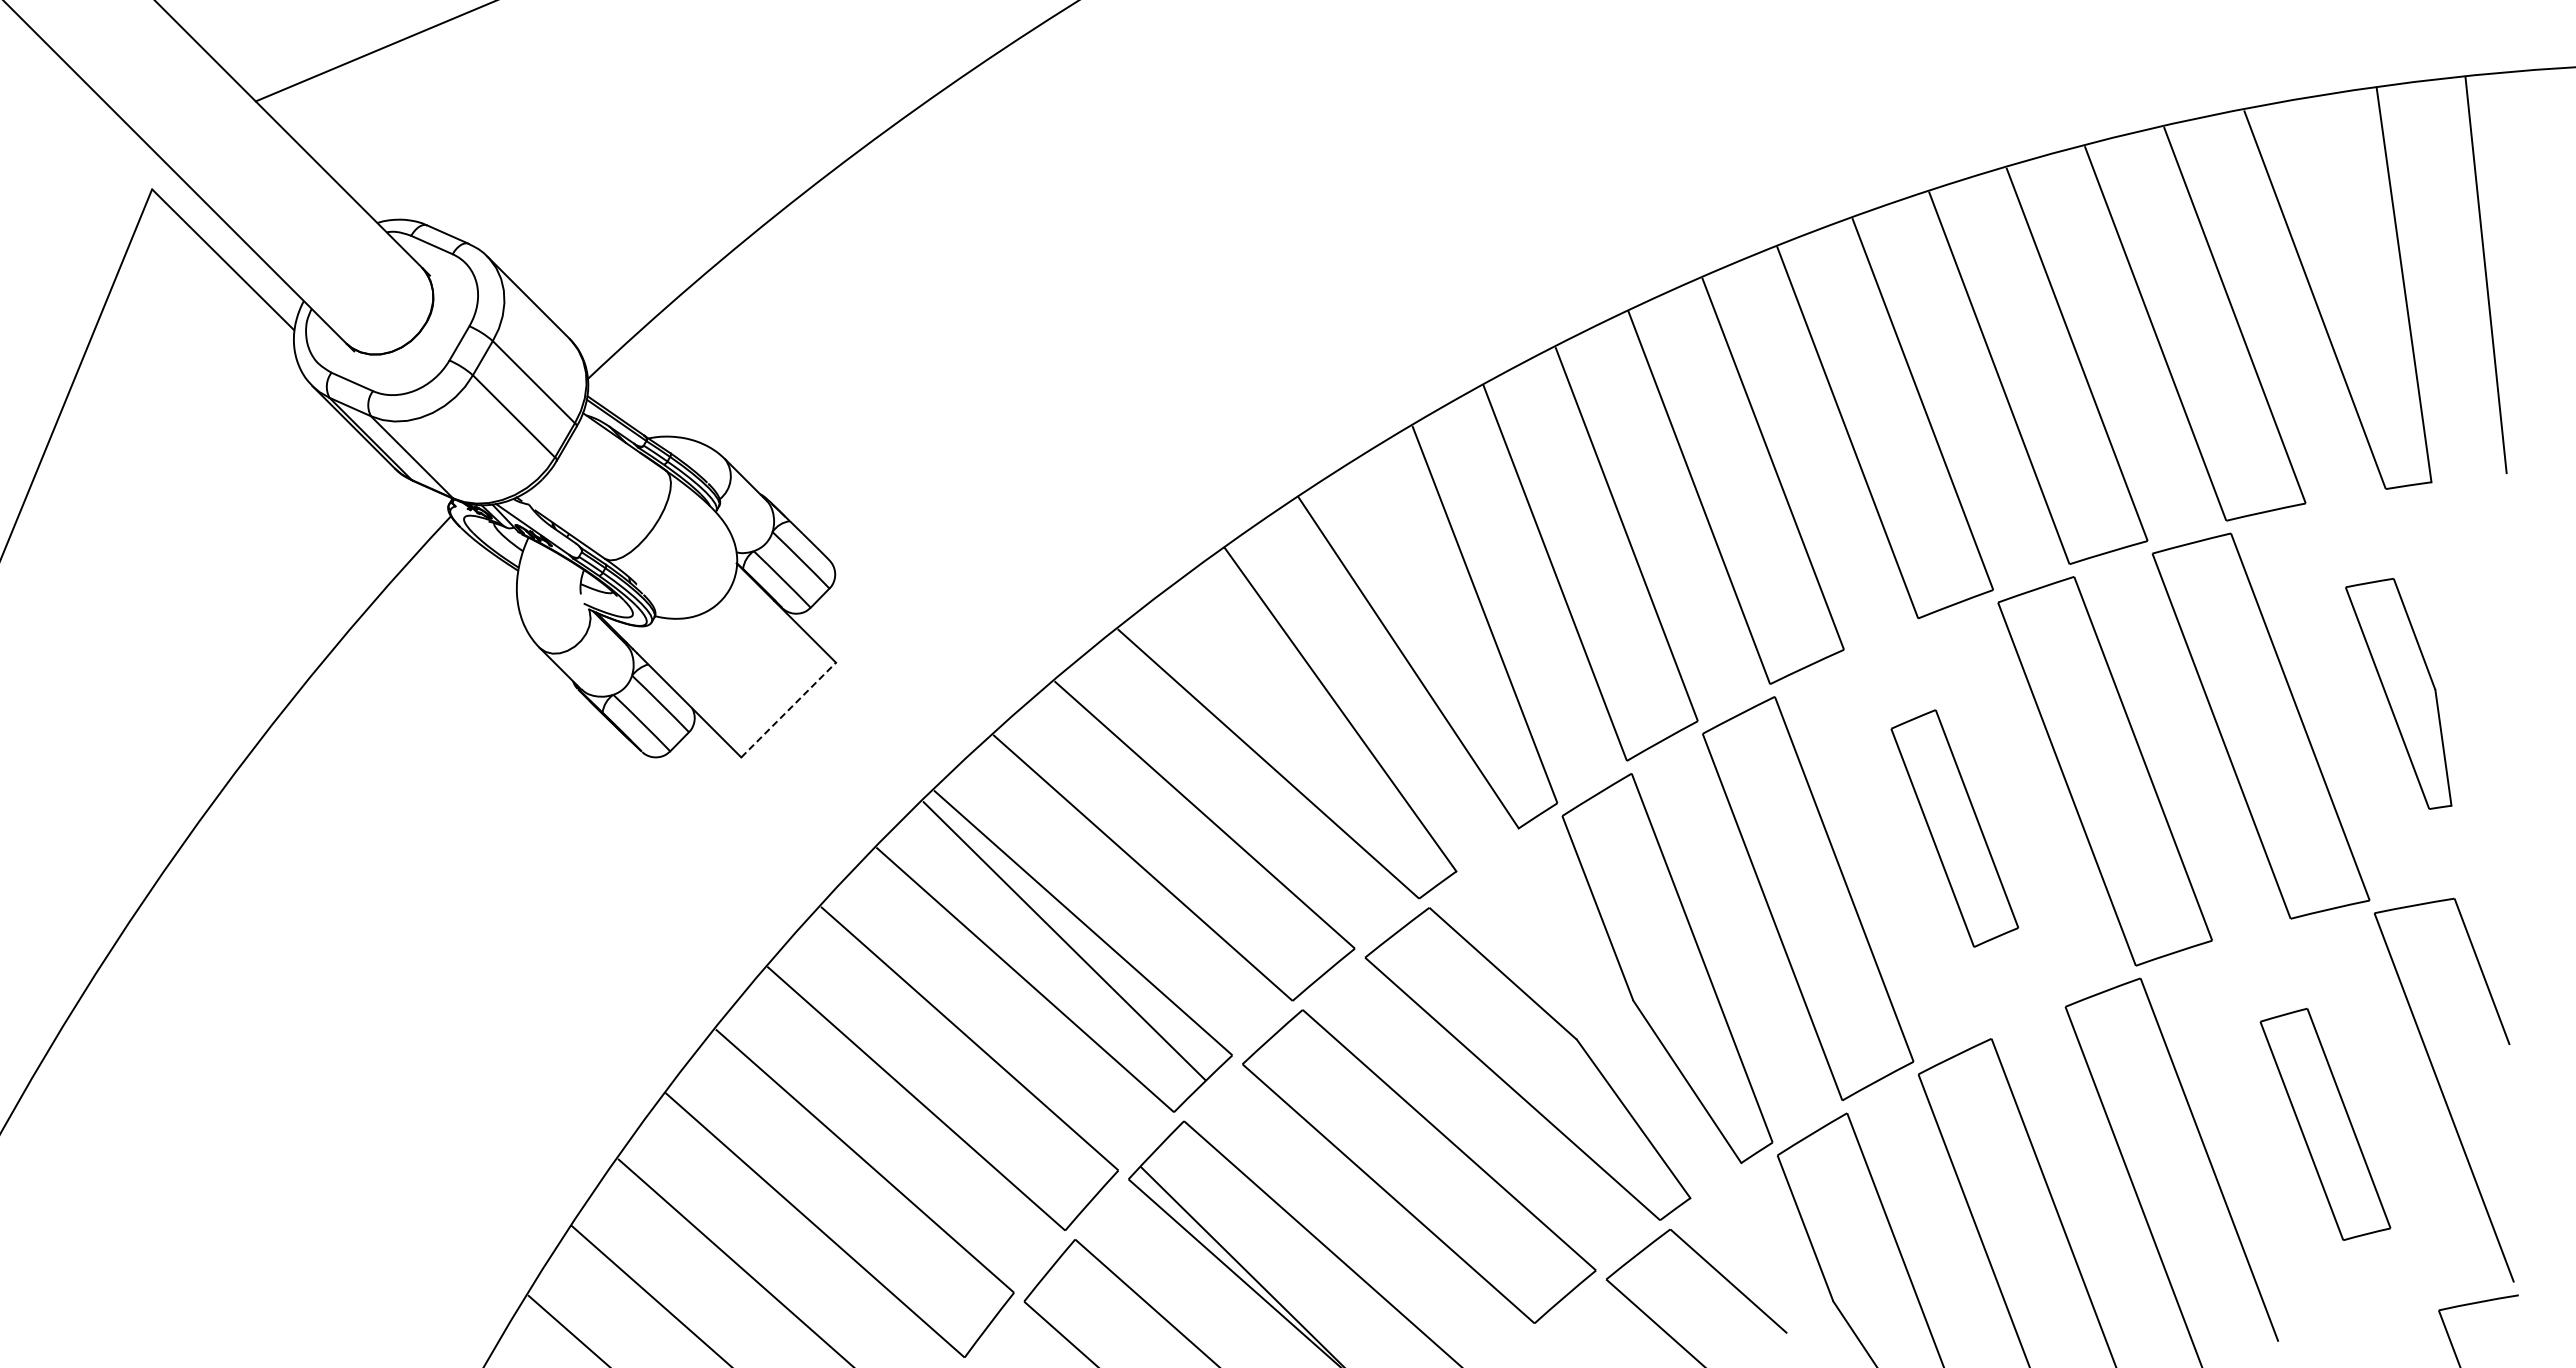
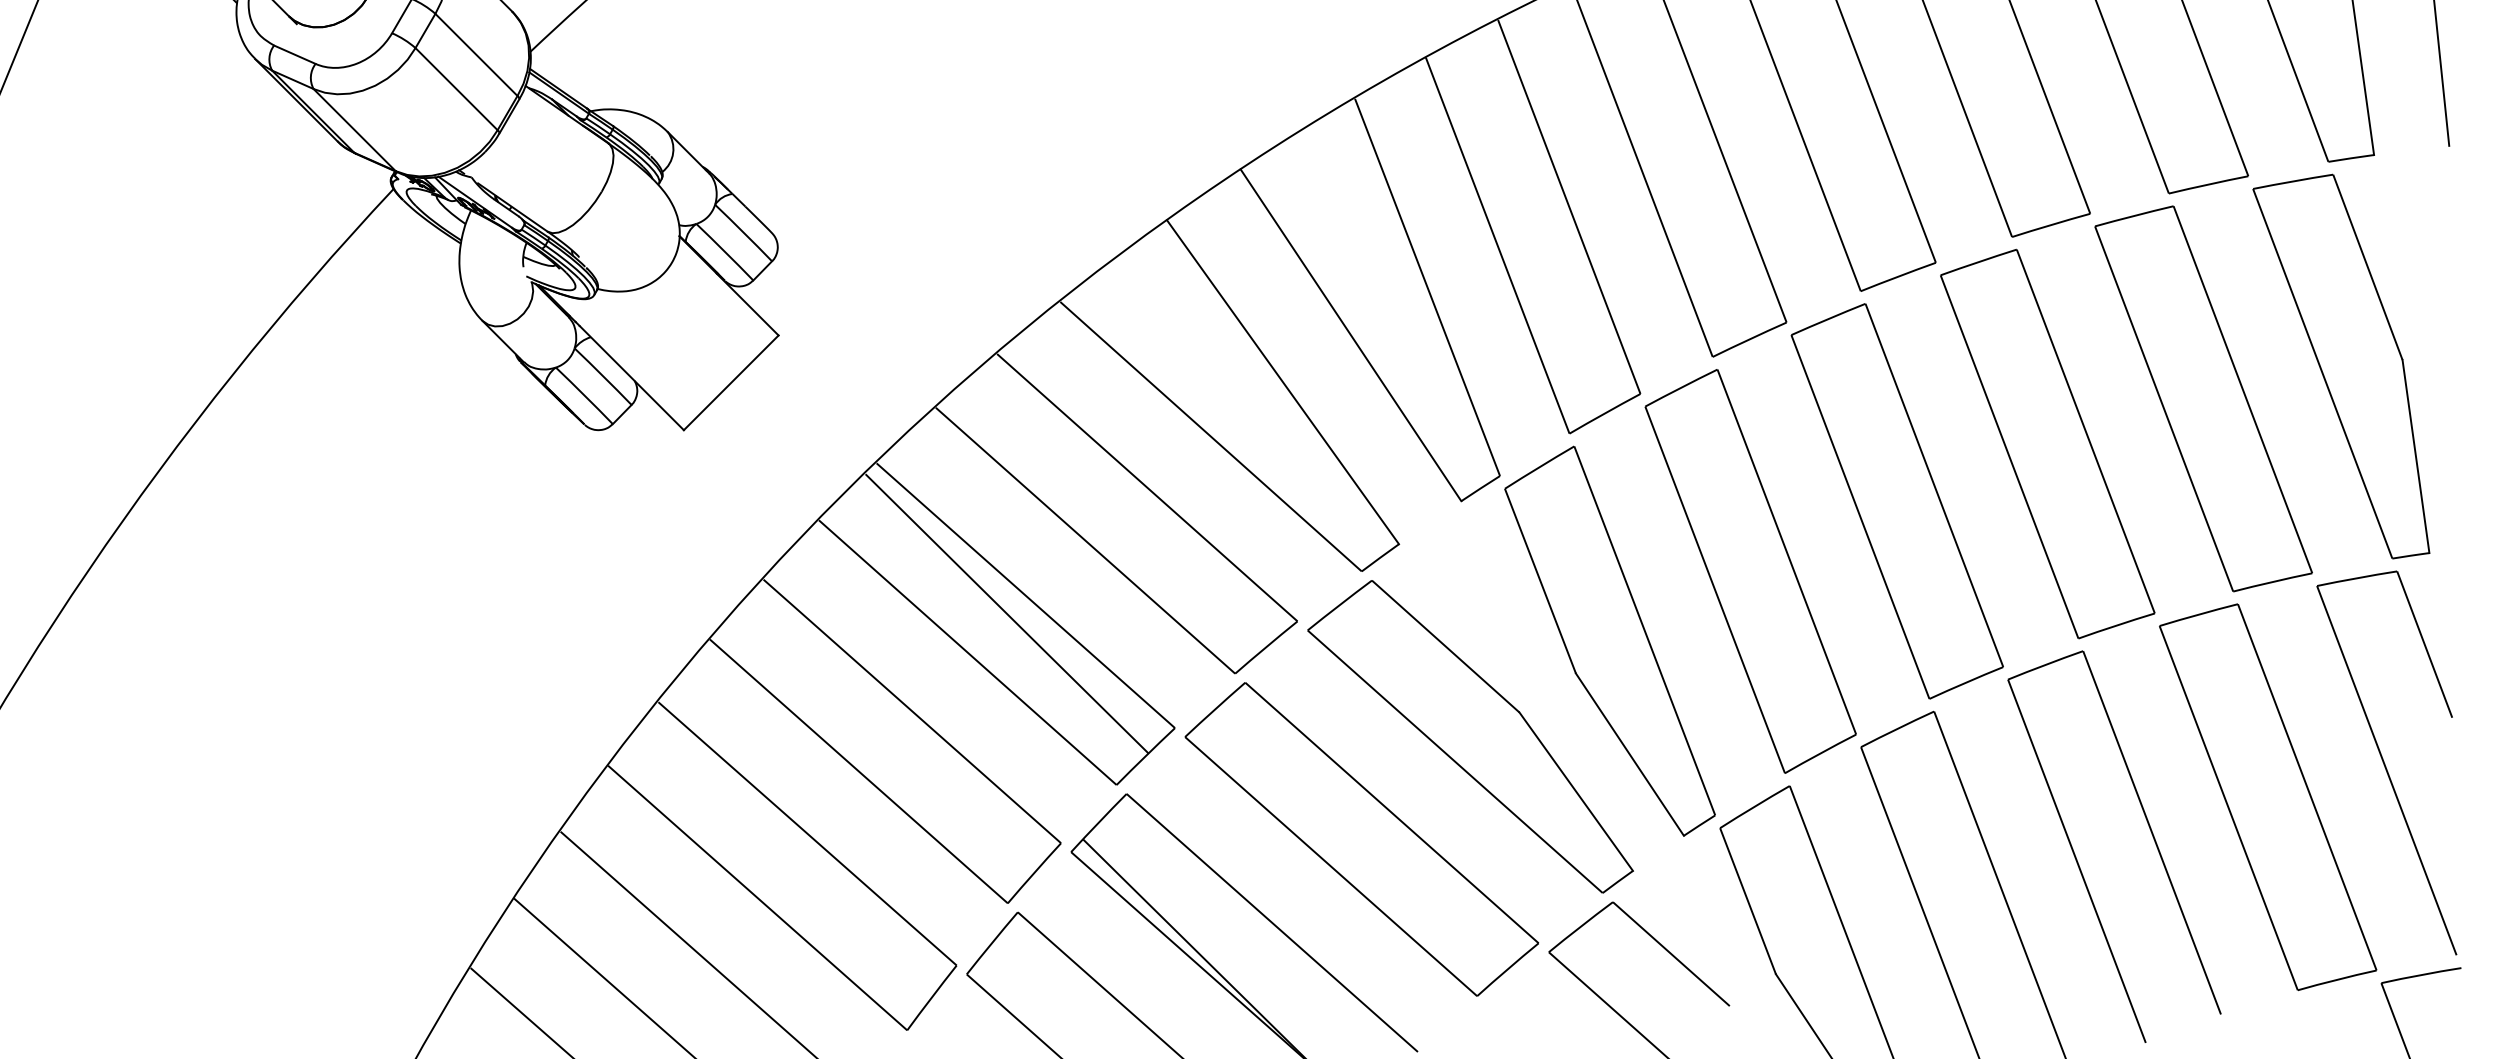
part: (2398, 693) -> (2341, 366), size x1.67
line: (788, 710) -> (731, 383), dashed -> solid
part: (1954, 828) -> (1897, 501), size x1.67
part: (2325, 1124) -> (2268, 797), size x1.67

